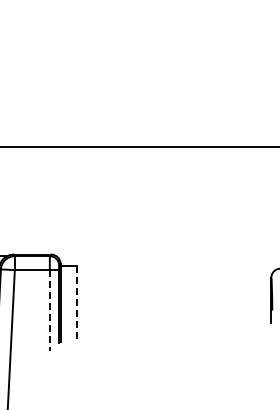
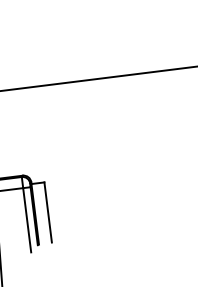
line: (76, 304) -> (47, 212), dashed -> solid
line: (49, 310) -> (26, 220), dashed -> solid

